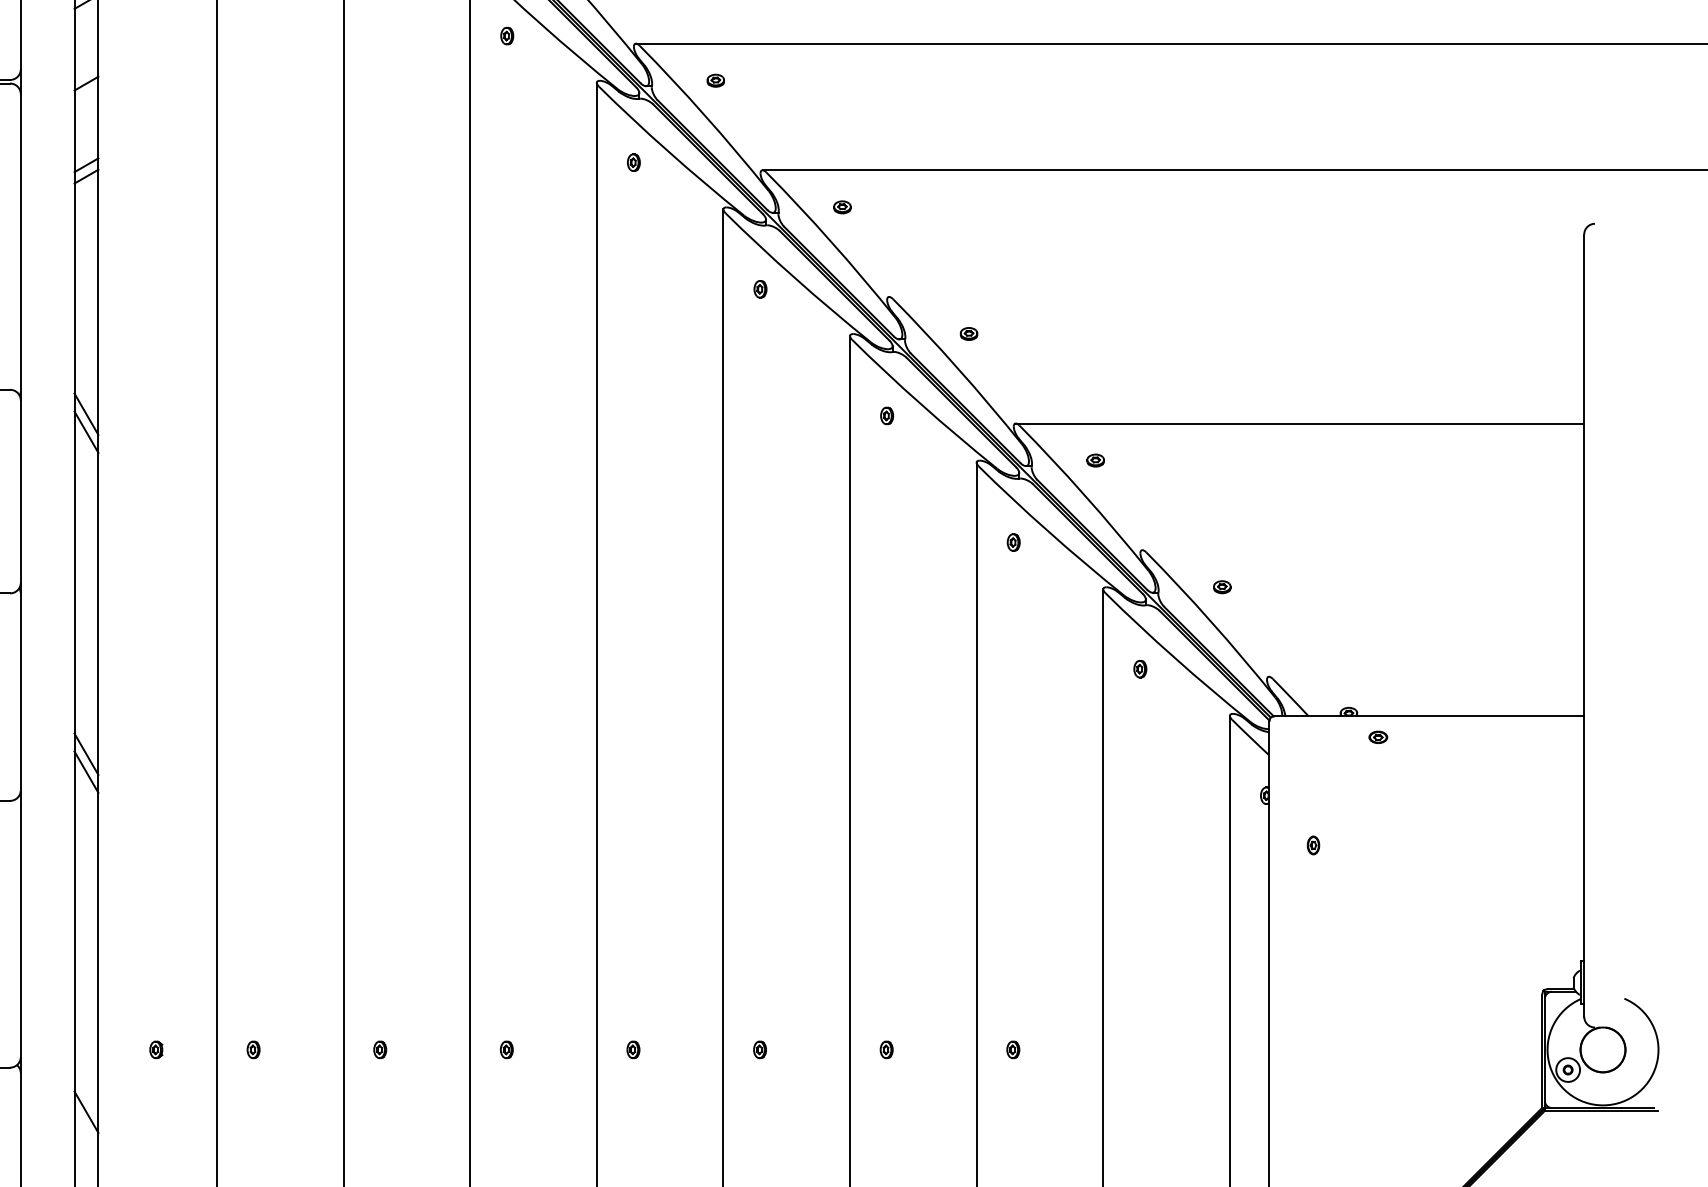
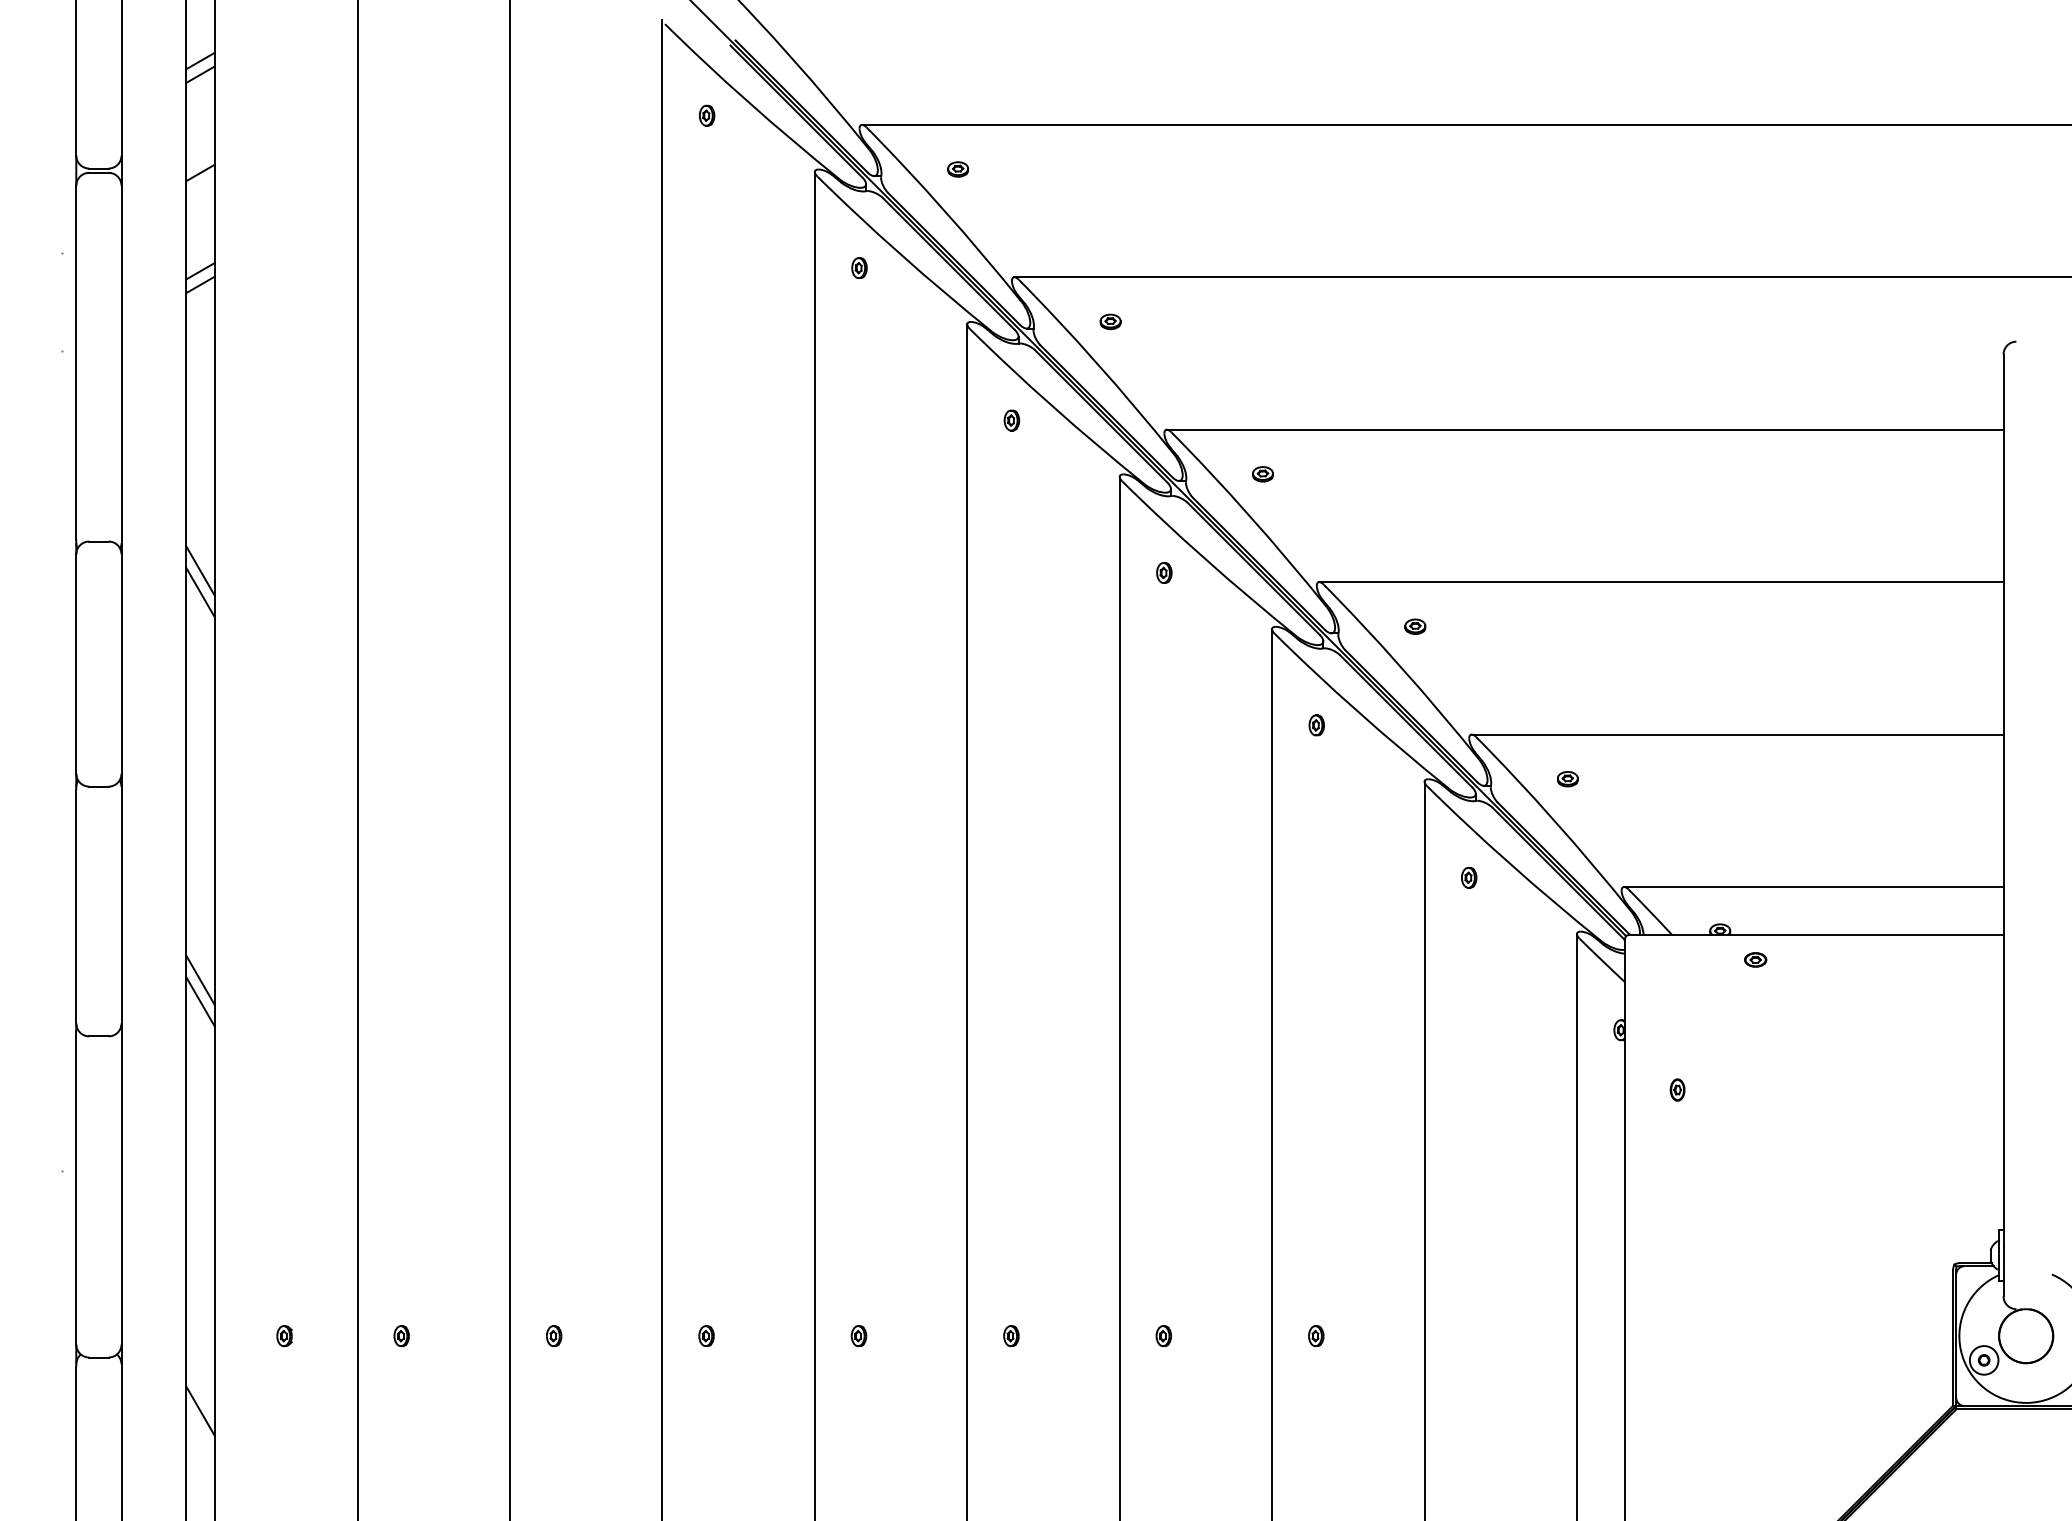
line: (1236, 296) -> (1584, 429), added
line: (1363, 550) -> (1737, 734), added
line: (1426, 676) -> (1813, 886), added

